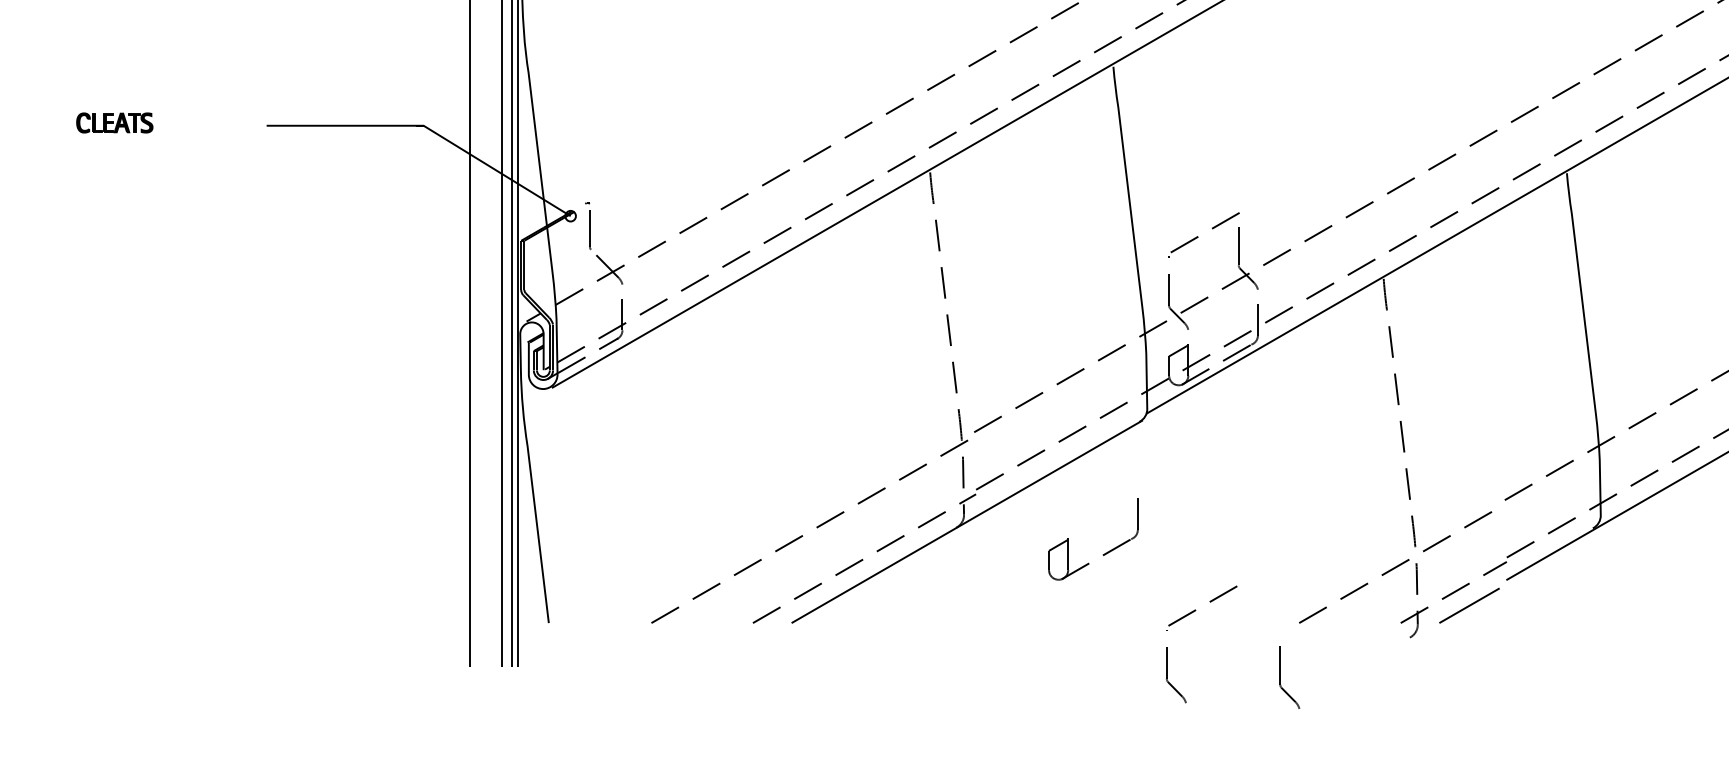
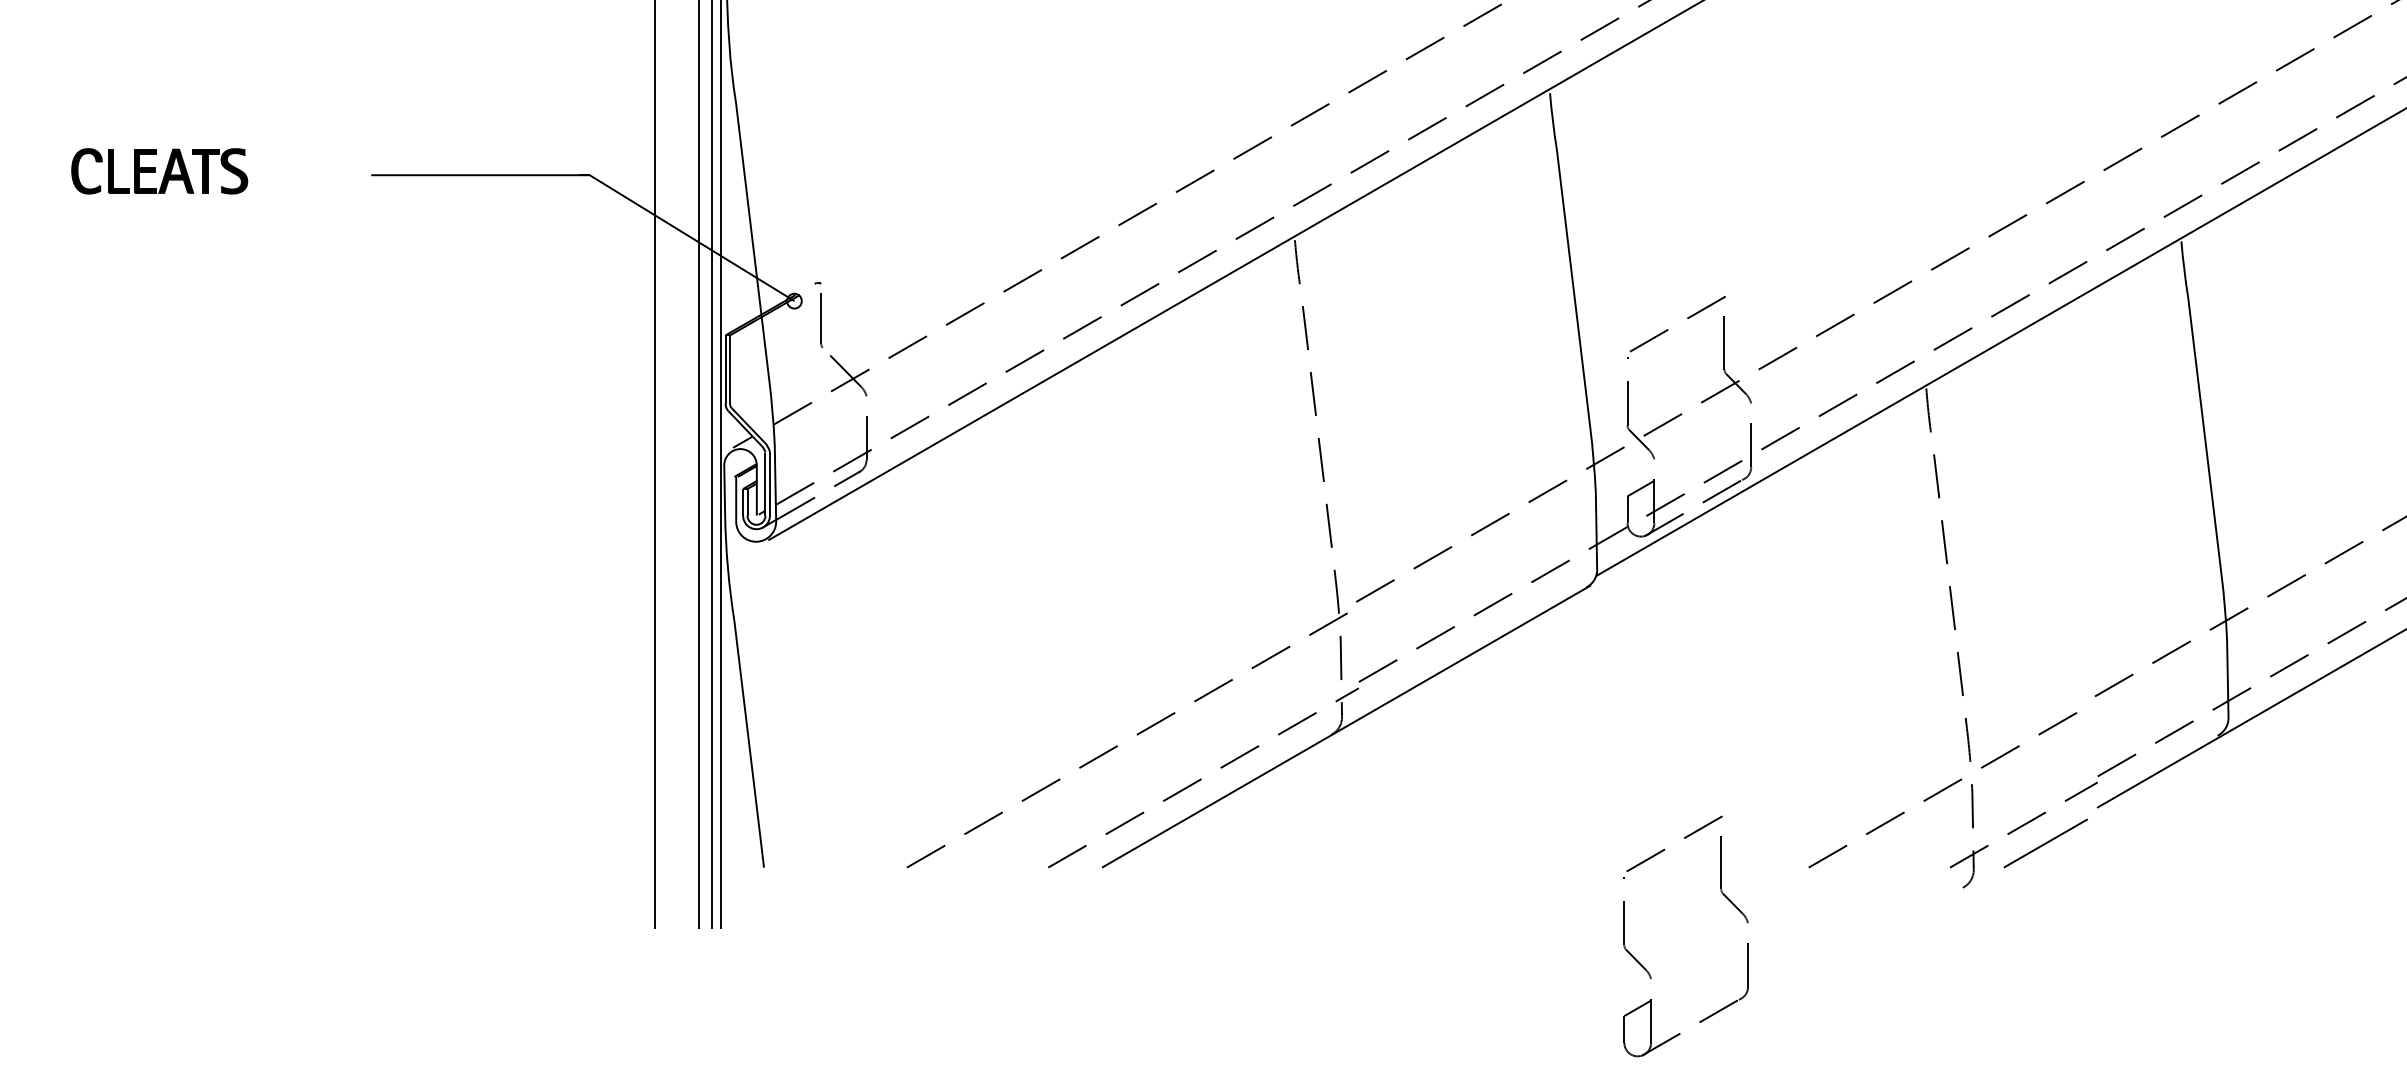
part: (114, 123) -> (159, 171), size x1.67
part: (1103, 554) -> (1700, 1020), moved
part: (1280, 677) -> (1721, 879), moved

